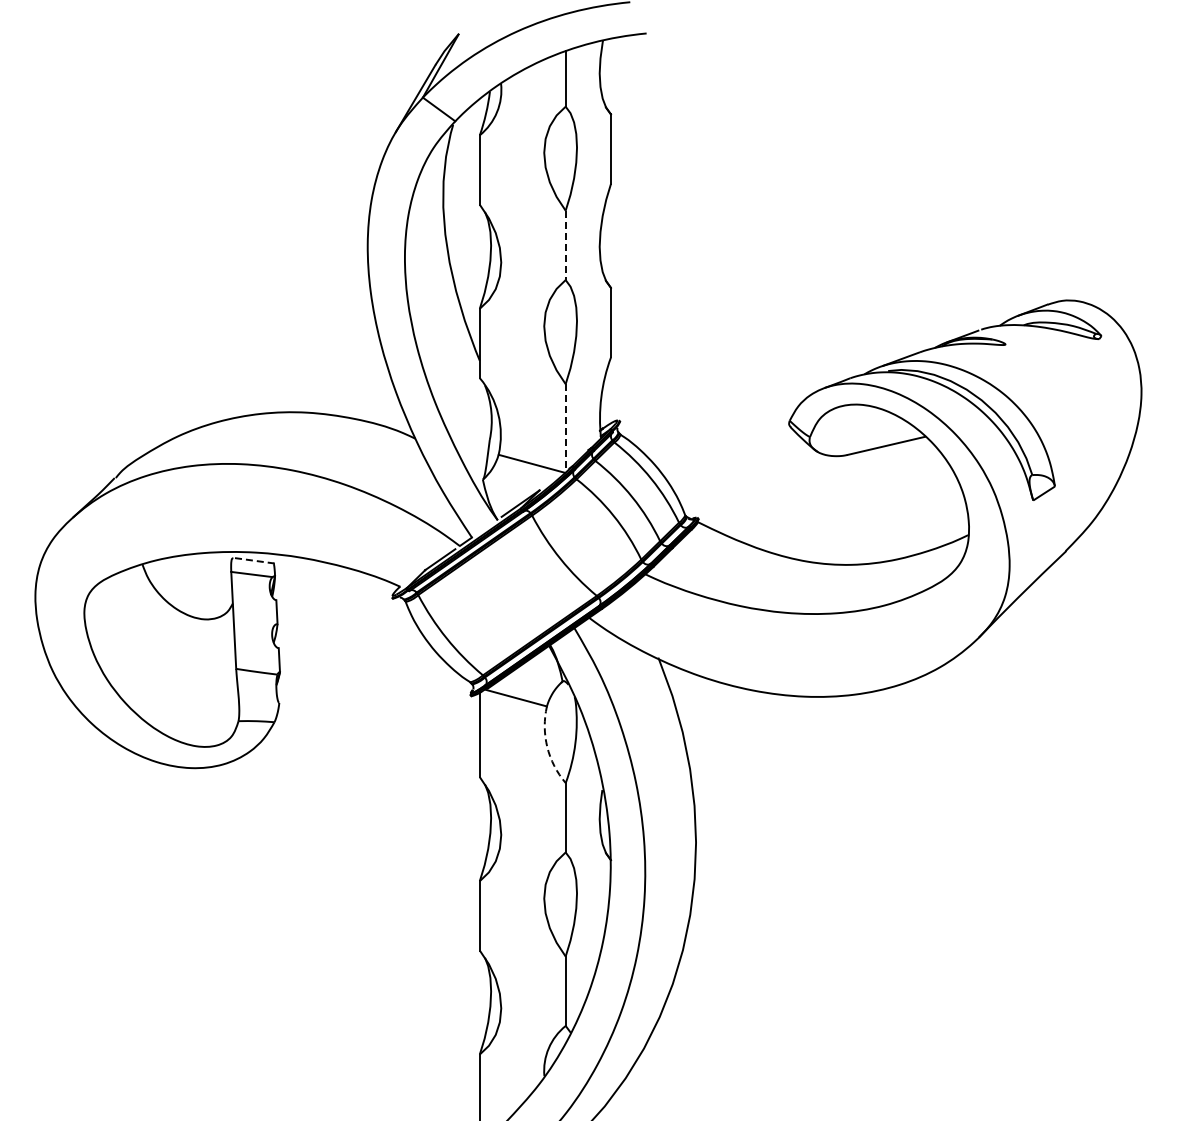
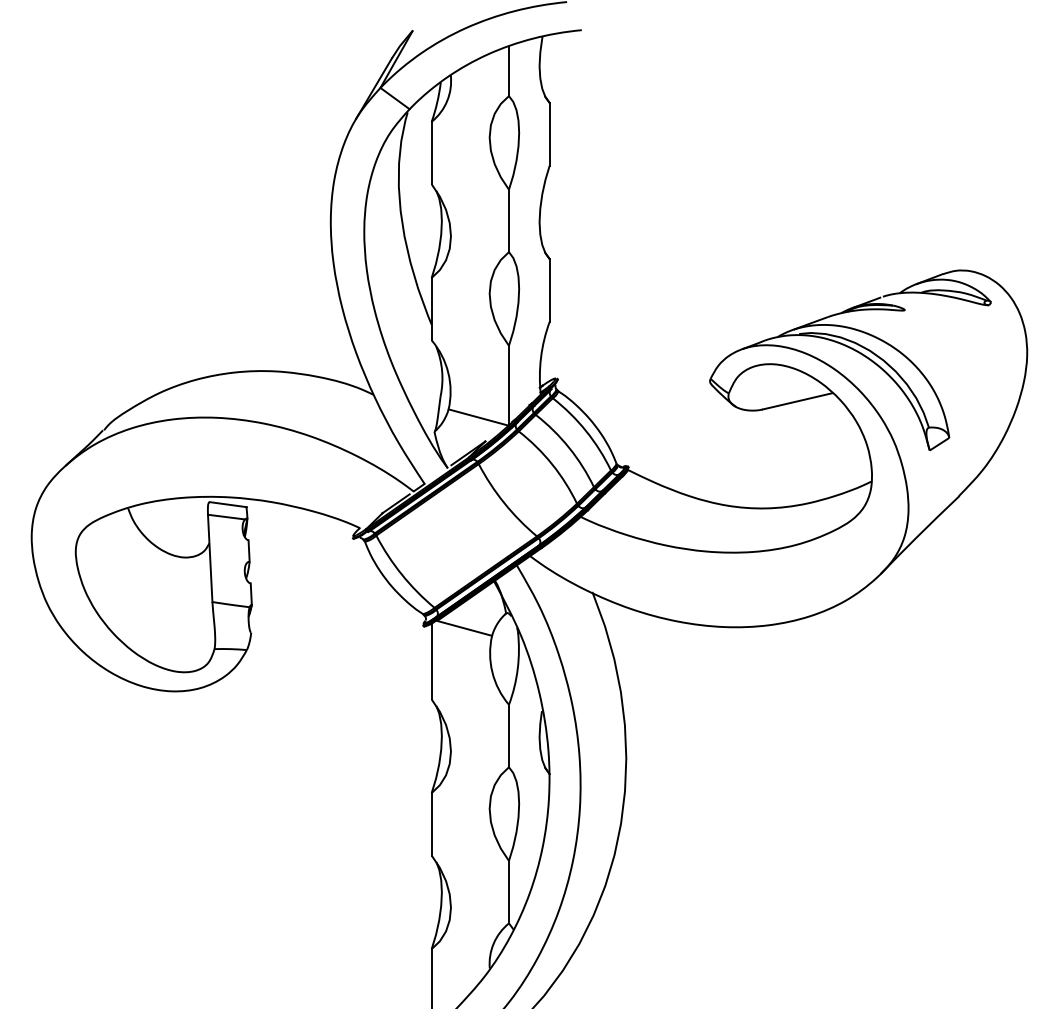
line: (565, 245) -> (508, 221), dashed -> solid
line: (565, 428) -> (508, 385), dashed -> solid
line: (253, 560) -> (228, 504), dashed -> solid
arc: (547, 747) -> (492, 672), dashed -> solid

